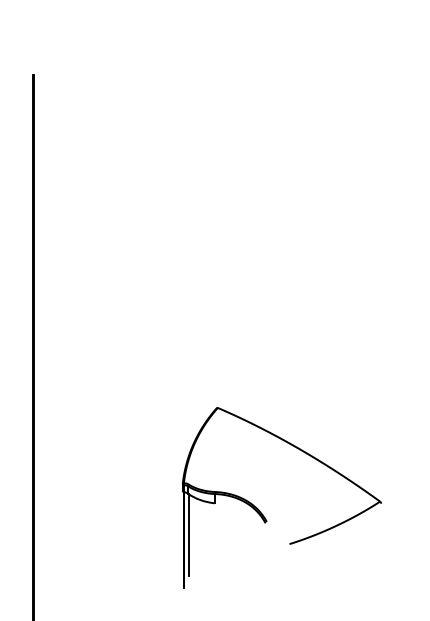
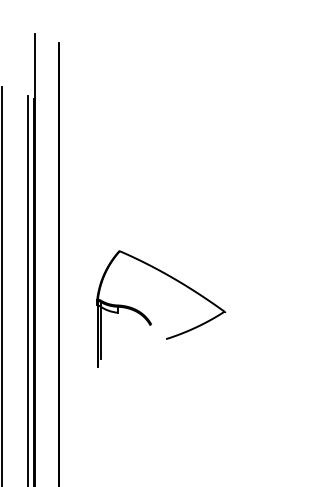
part: (263, 513) -> (149, 319), moved

